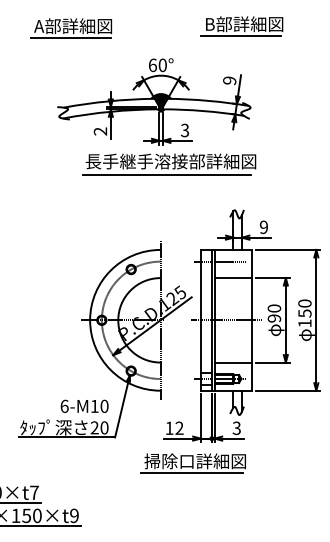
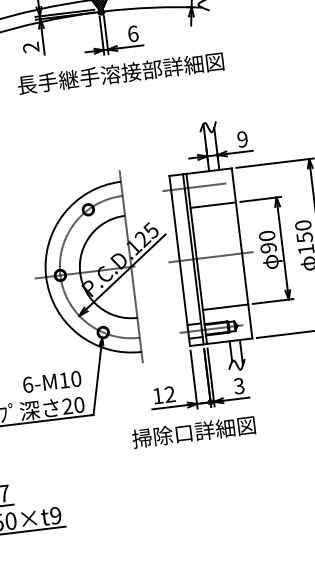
text: (184, 130) -> (132, 33), 3 -> 6
line: (166, 174) -> (117, 89), removed
line: (192, 472) -> (192, 446), removed

